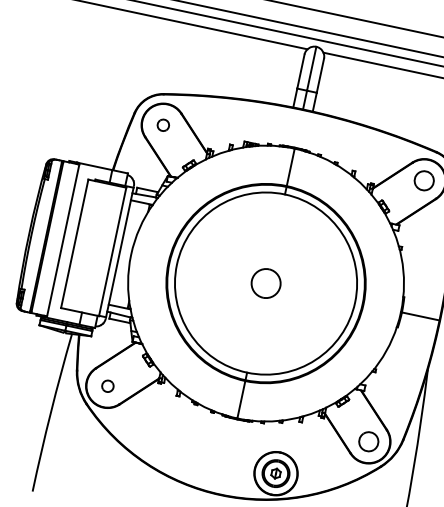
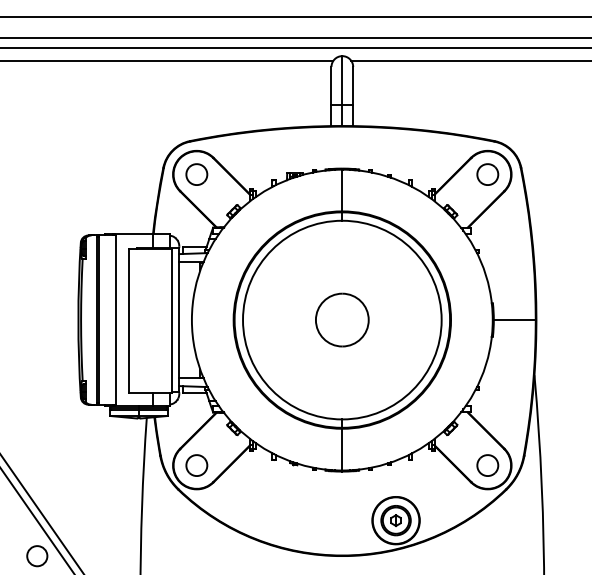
part: (163, 125) -> (196, 174), size x1.67
part: (266, 283) -> (342, 319), size x1.67
part: (107, 386) -> (196, 465), size x1.67

